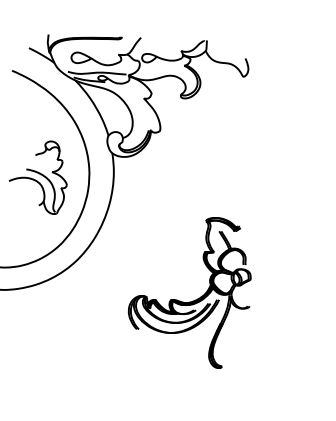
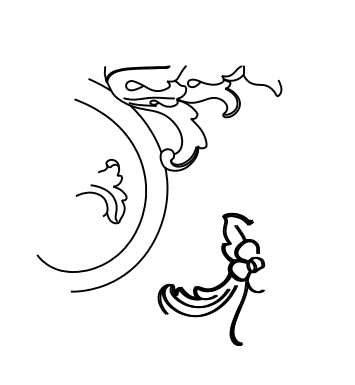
part: (193, 300) -> (214, 286), moved

